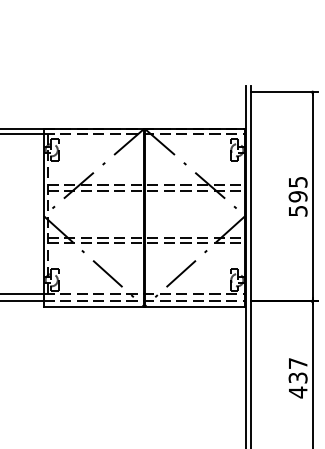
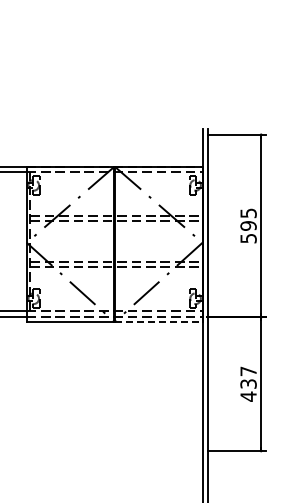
line: (194, 306) -> (158, 321), solid -> dashed

